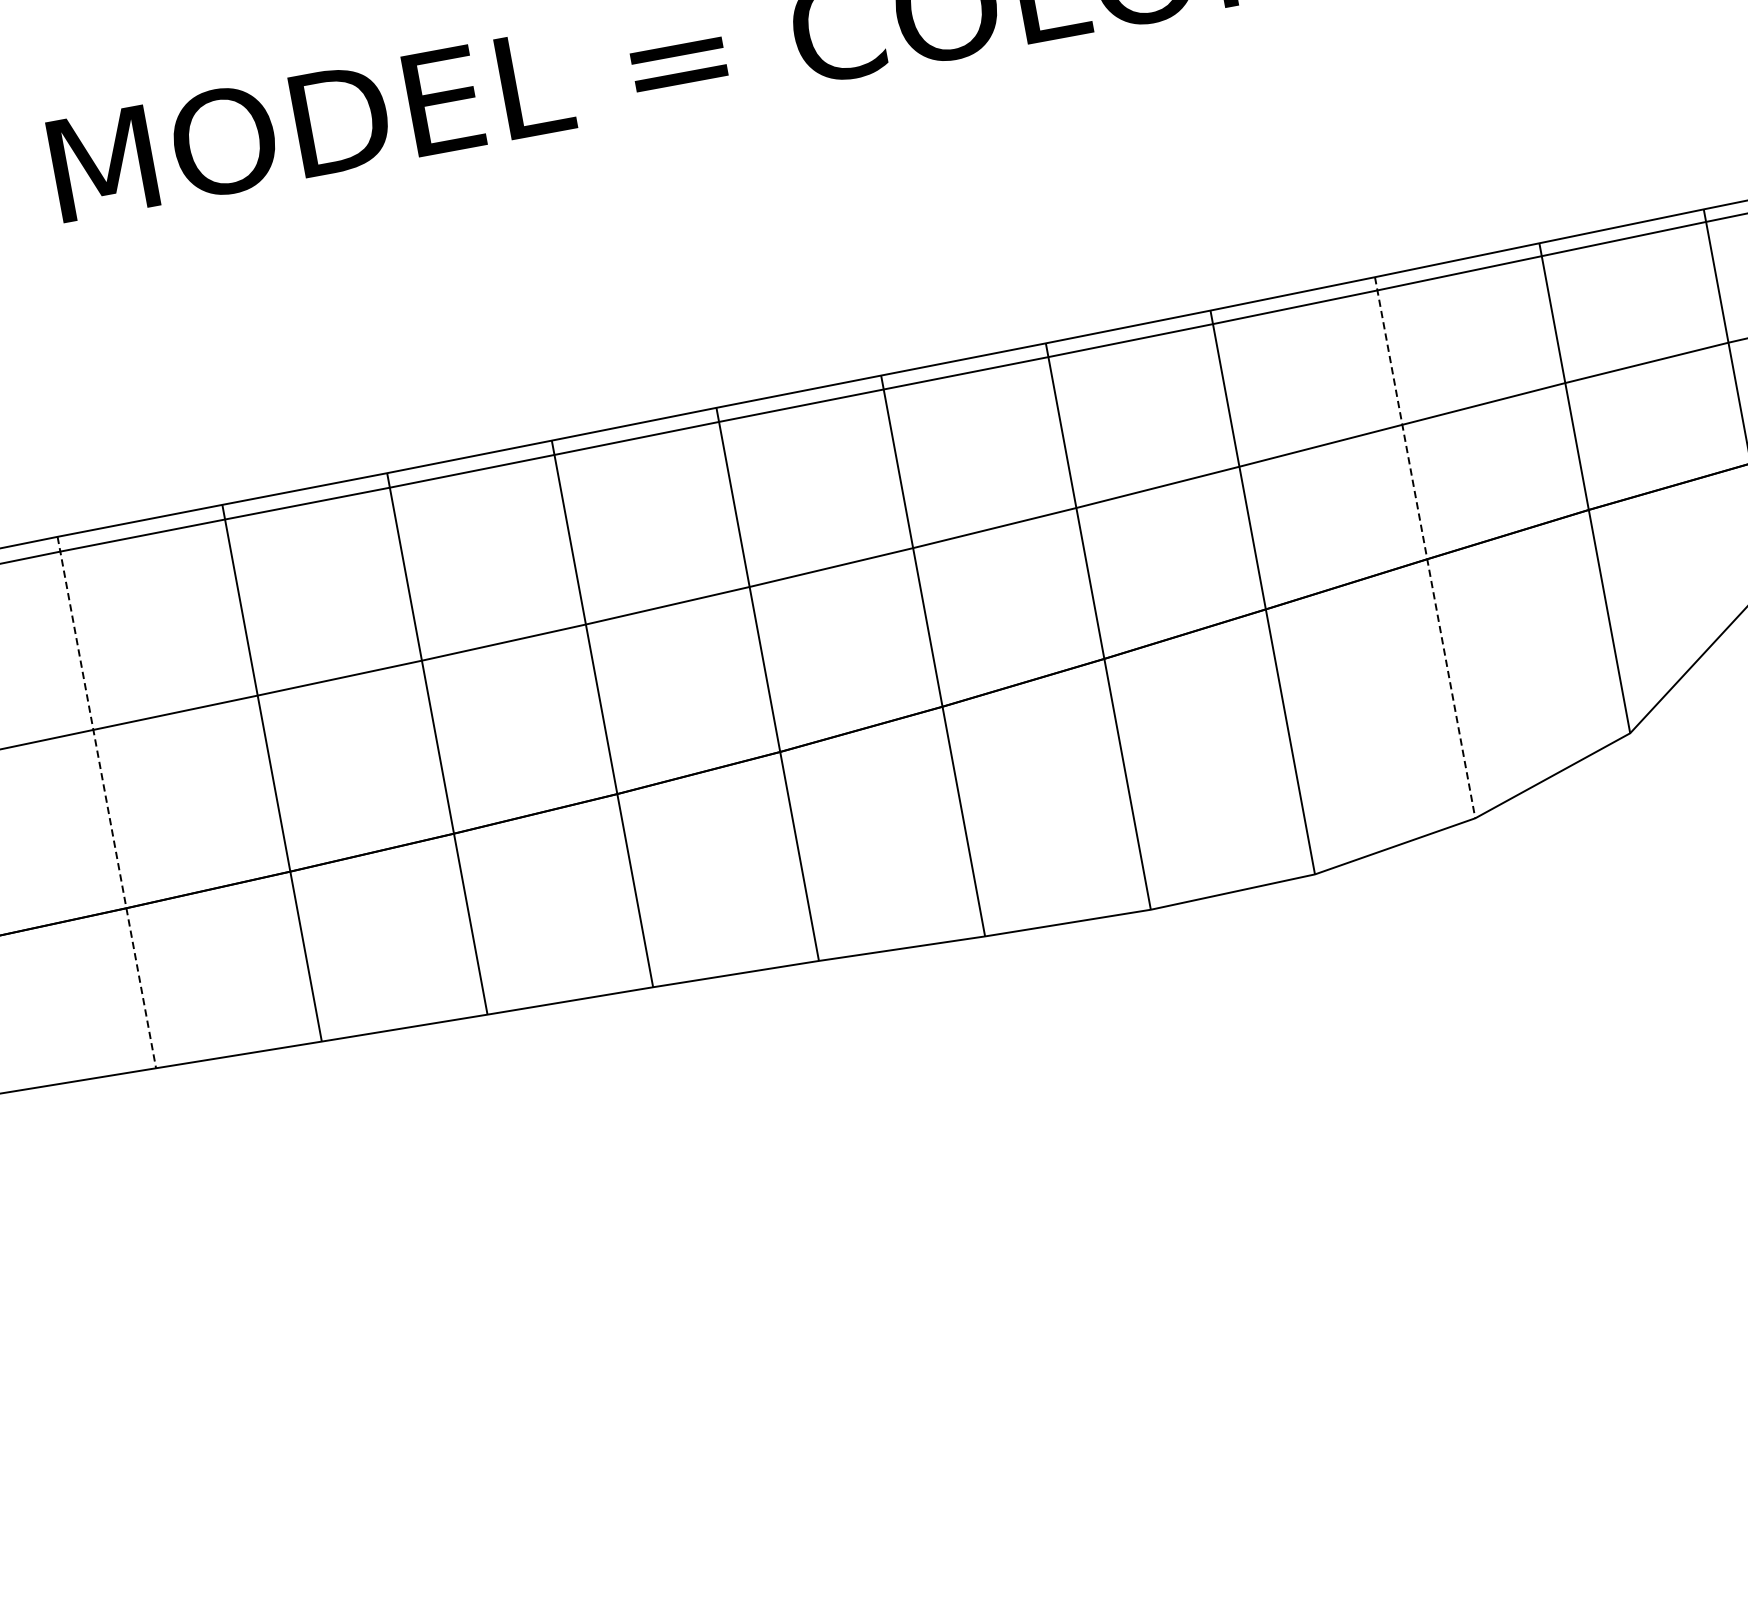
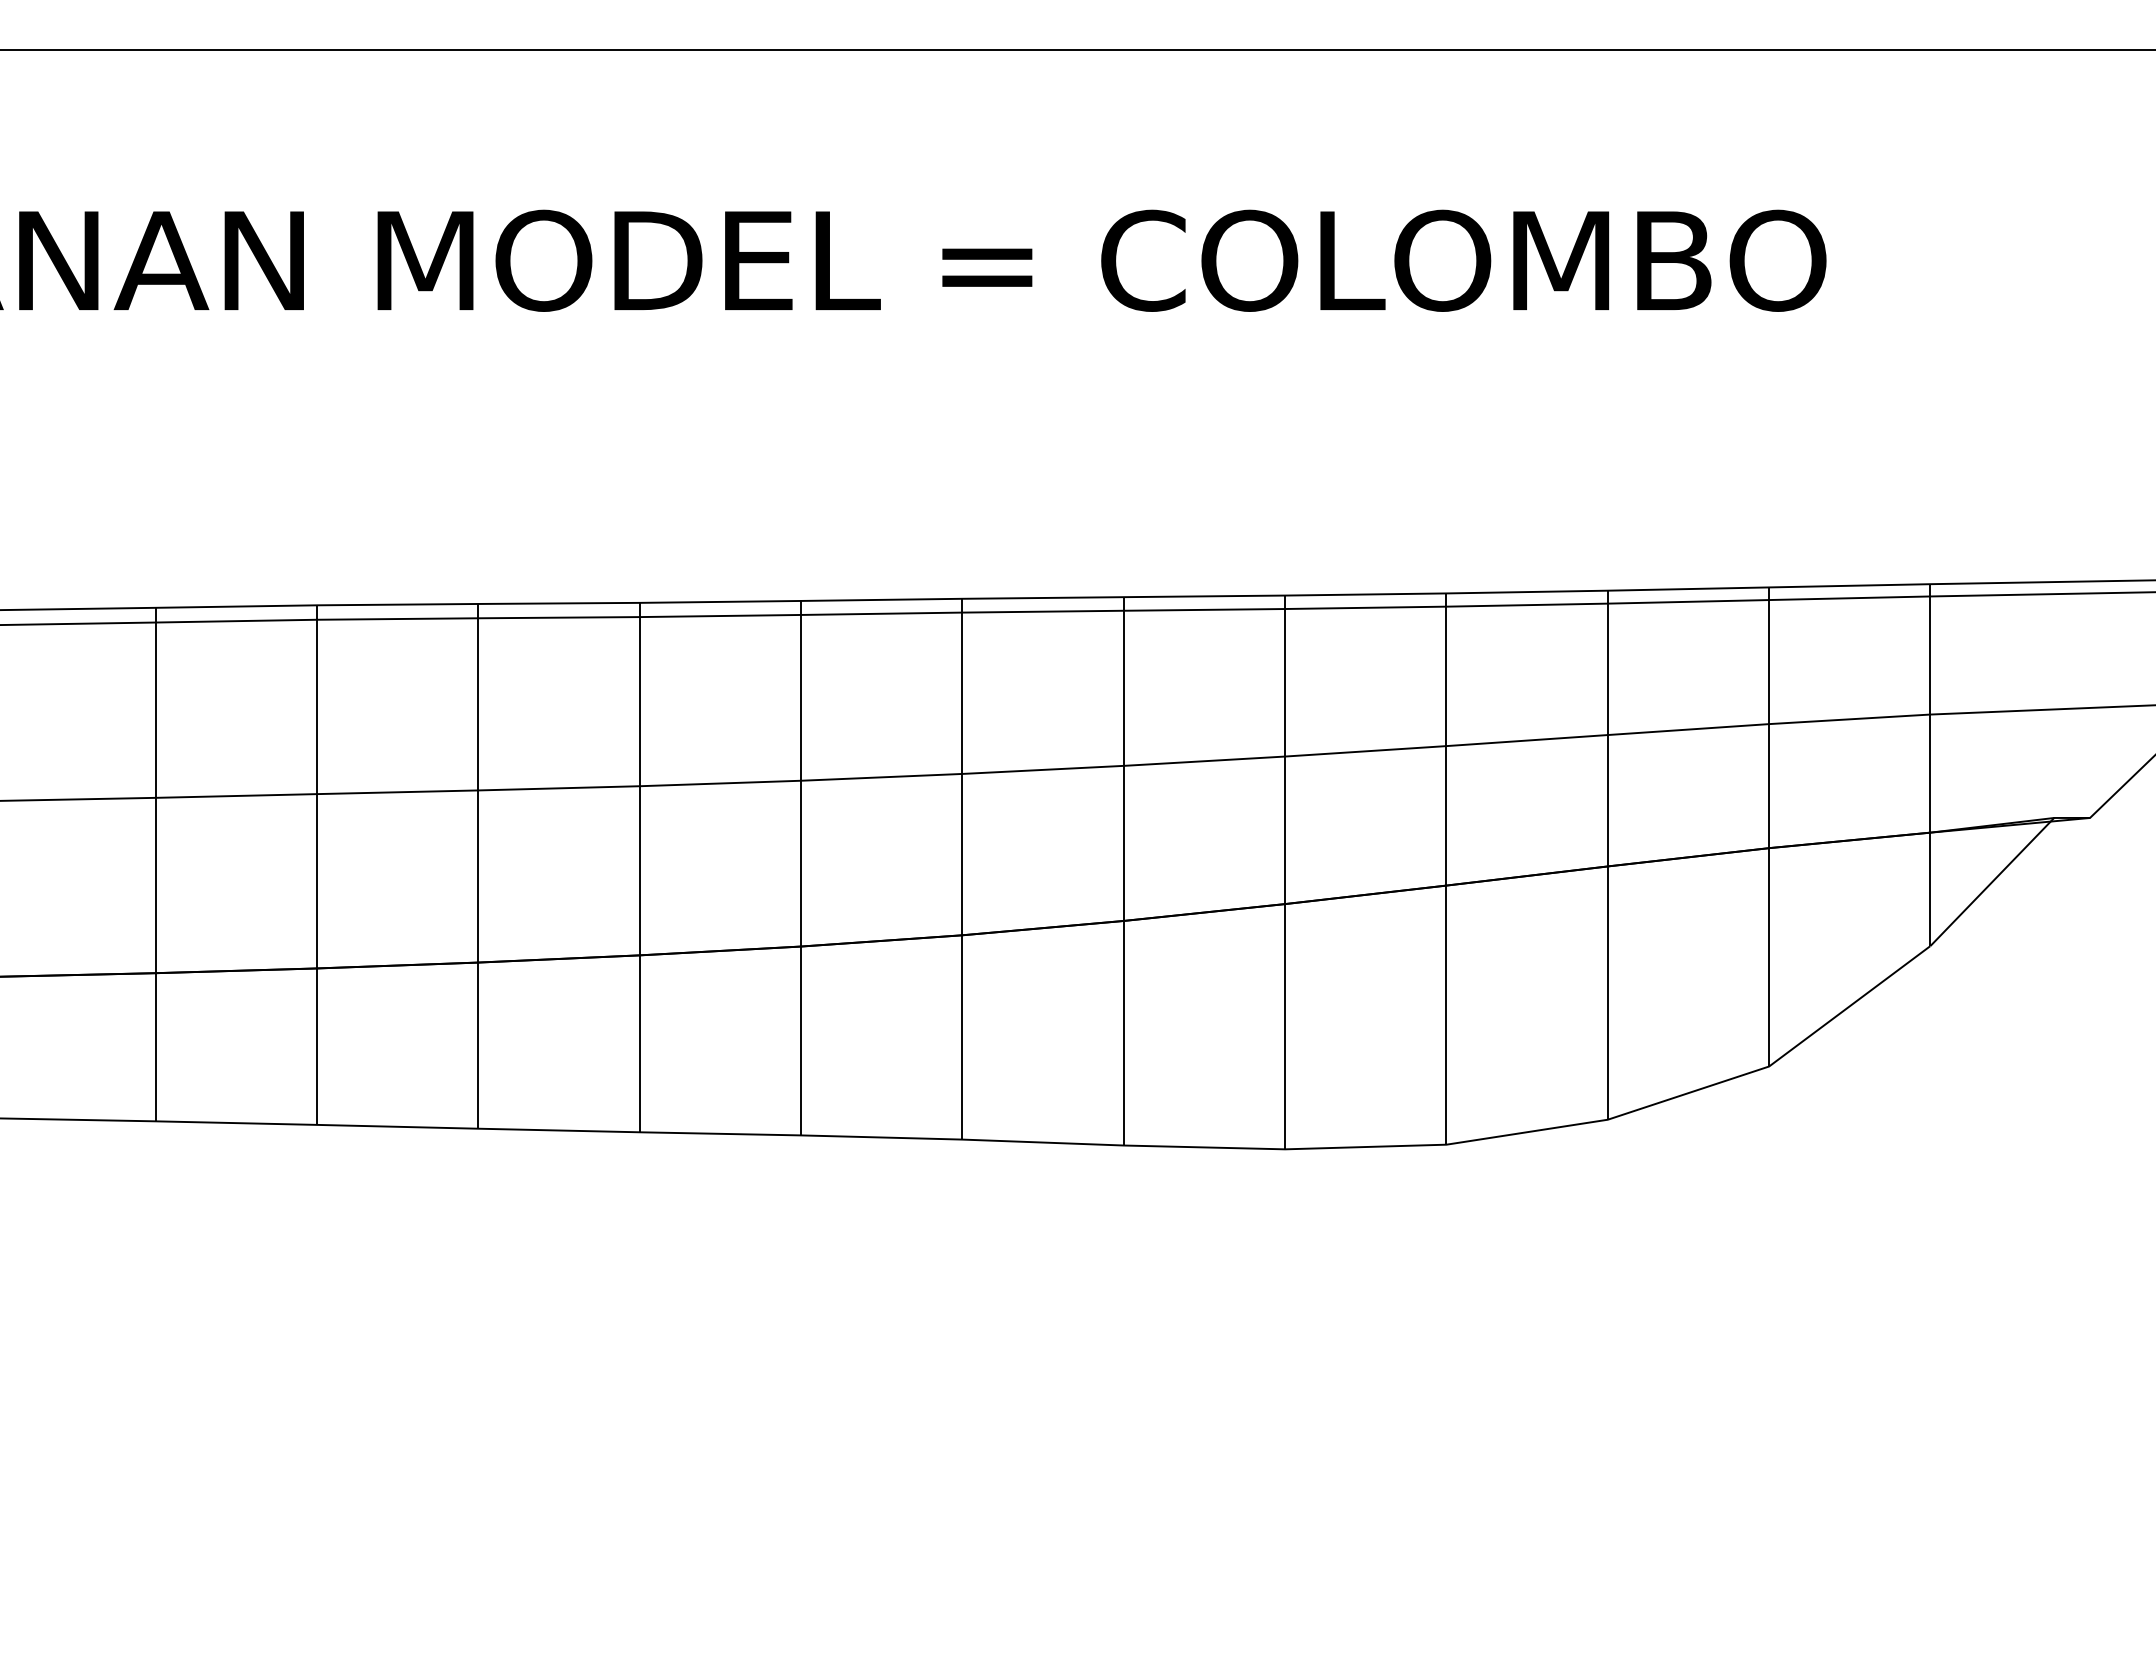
line: (1424, 548) -> (1607, 855), dashed -> solid
line: (107, 802) -> (317, 865), dashed -> solid

